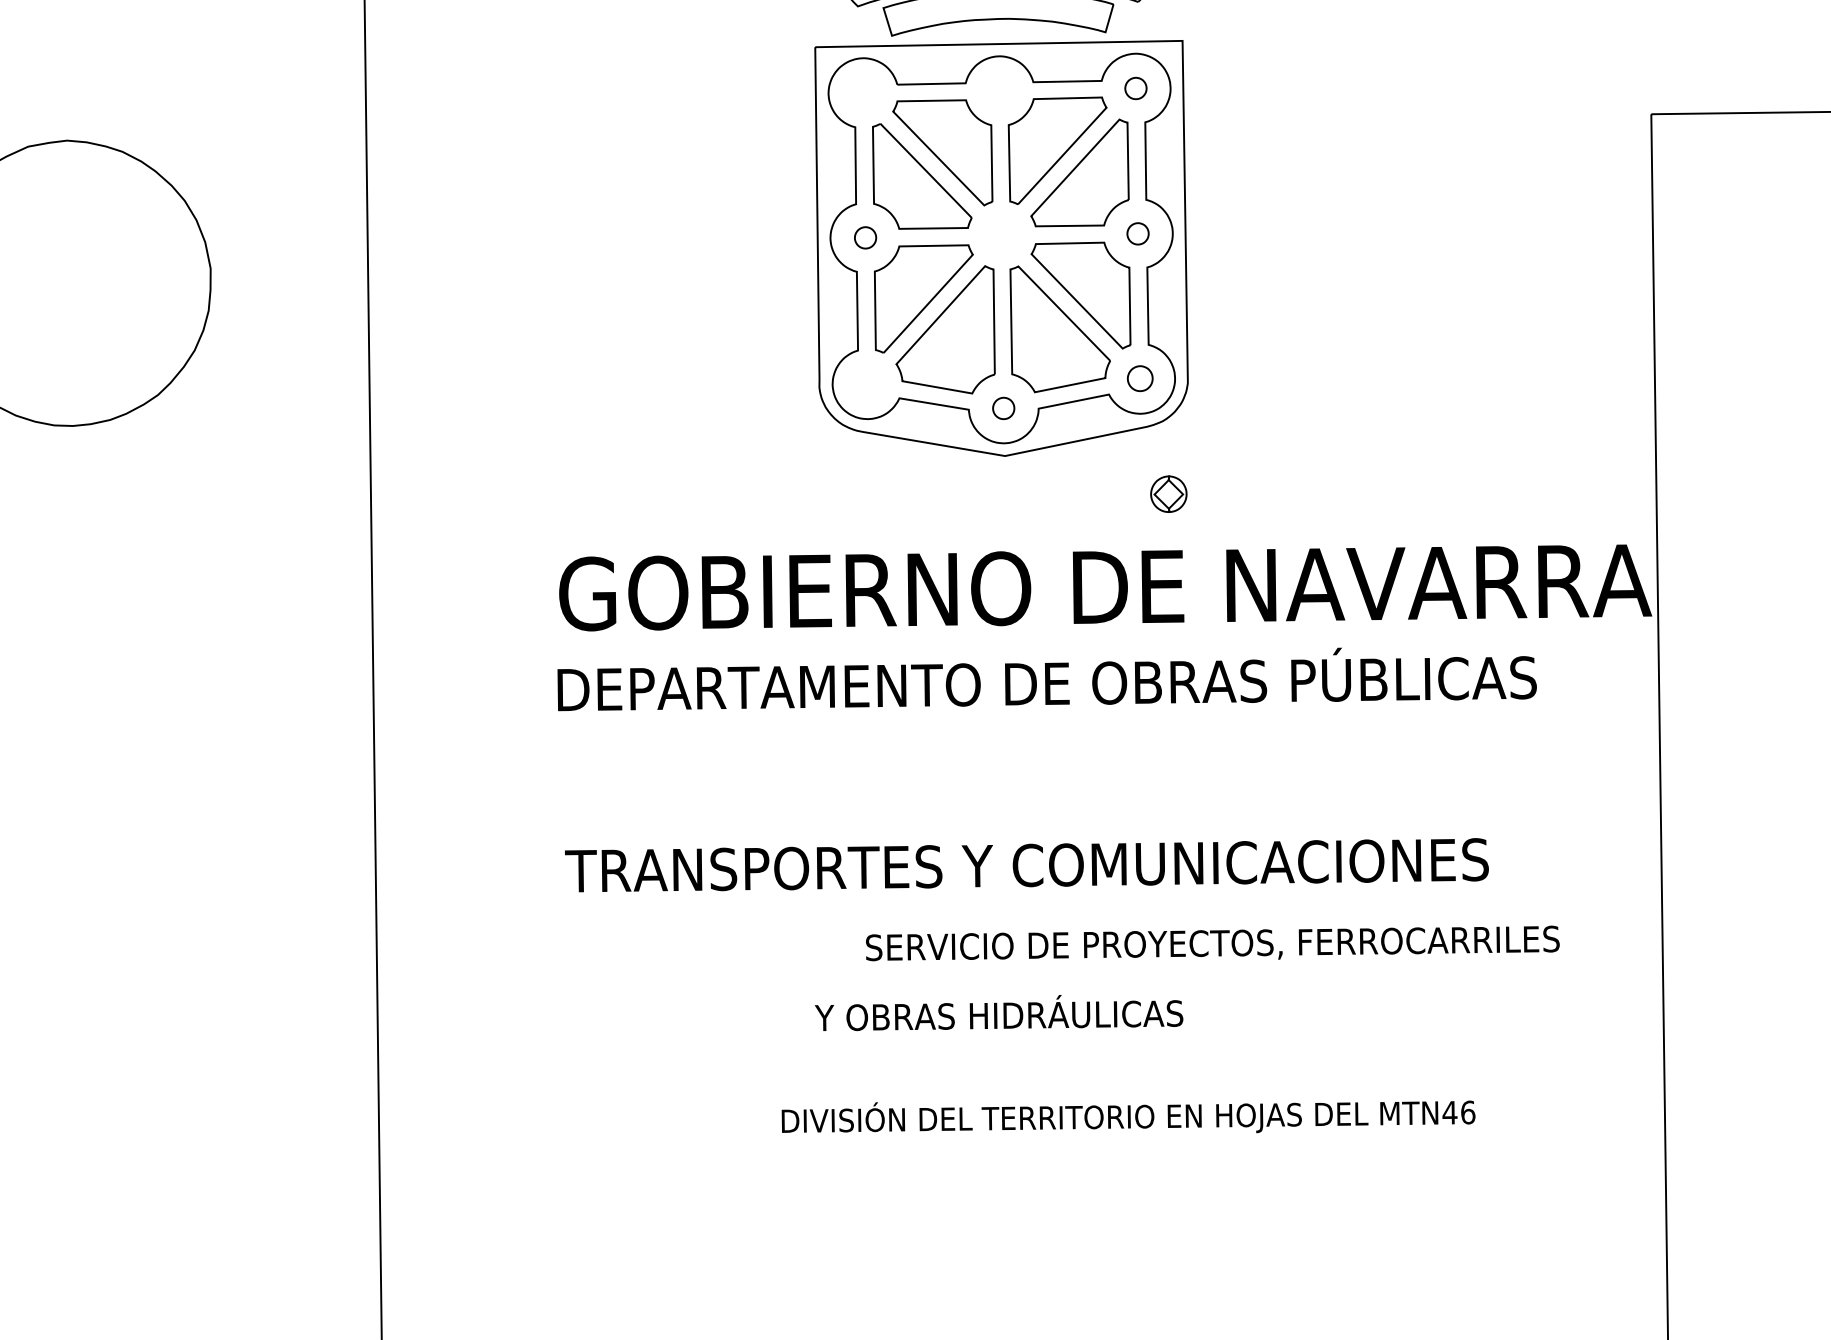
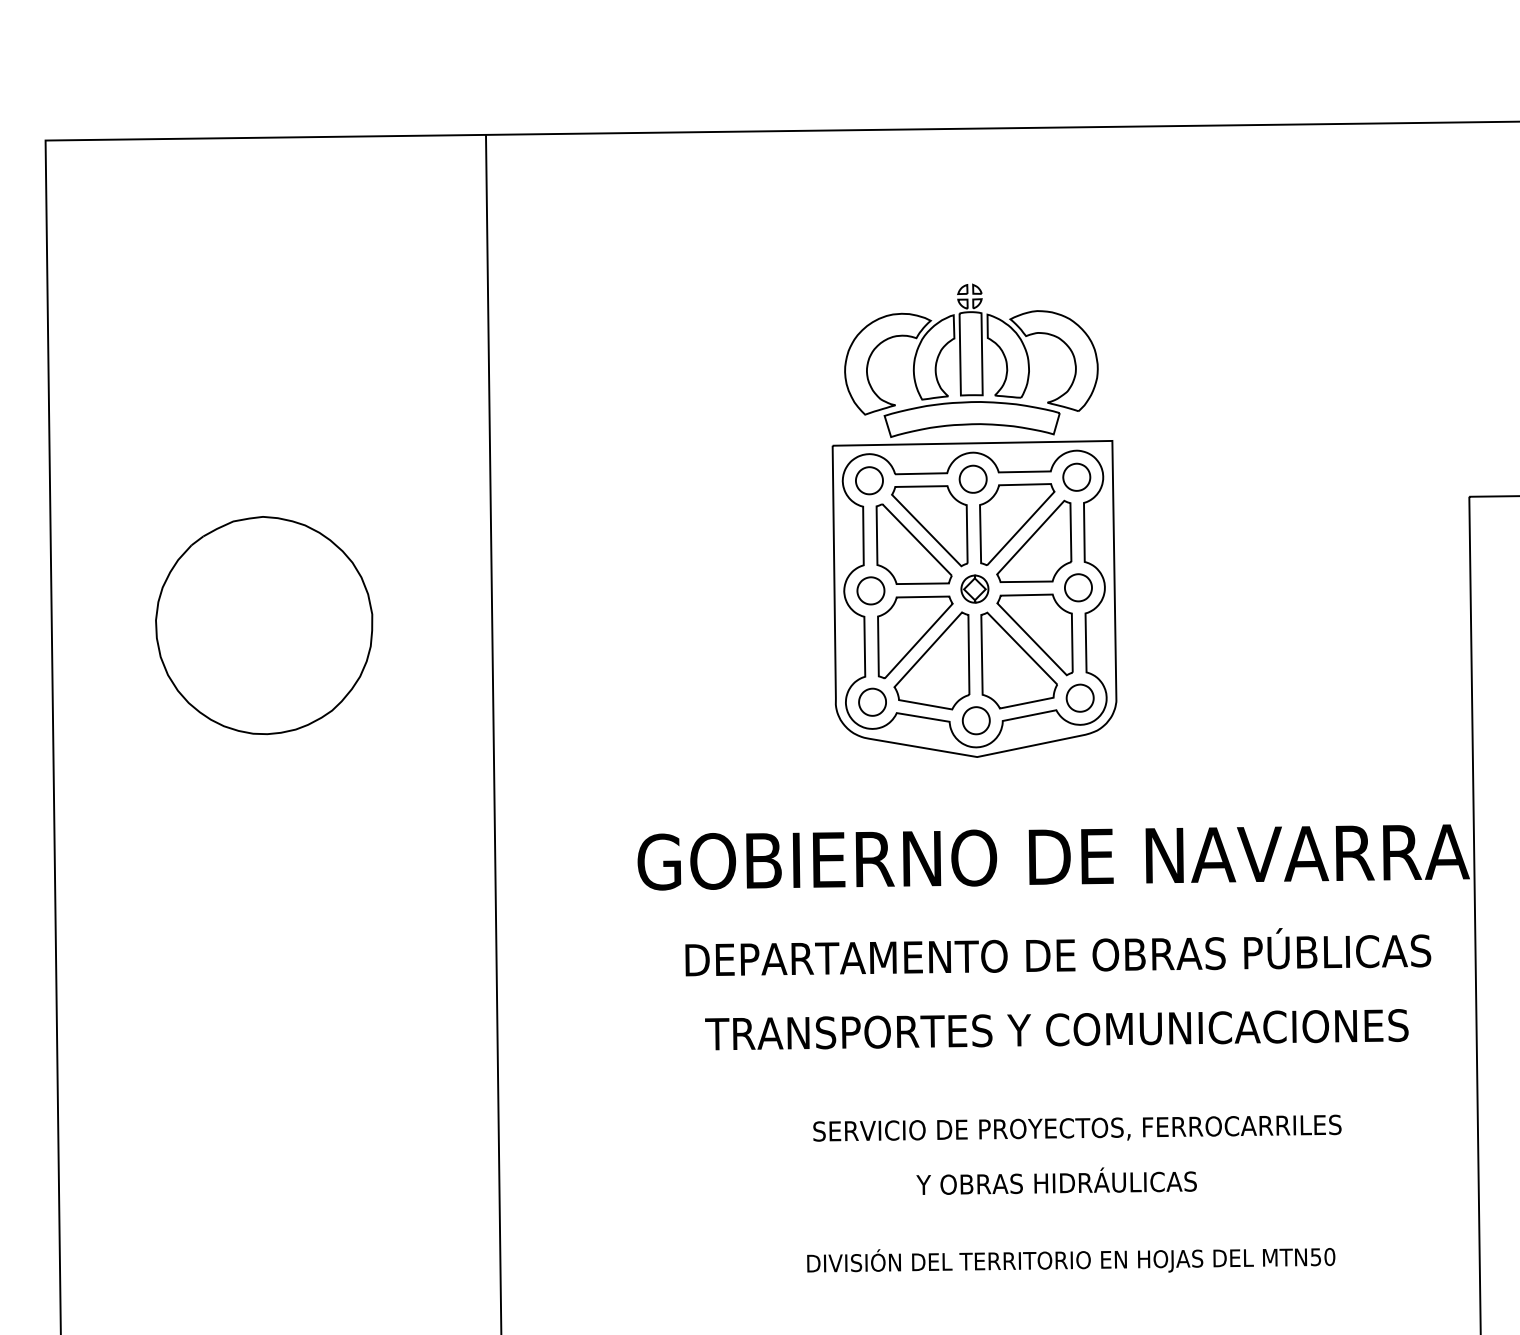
part: (1135, 87) -> (1076, 476), size x1.67
part: (998, 90) -> (972, 478), added
part: (863, 92) -> (869, 480), added
part: (1138, 233) -> (1078, 587), size x1.67
part: (864, 237) -> (870, 590), size x1.67
part: (1139, 377) -> (1079, 697), size x1.43
part: (867, 383) -> (872, 701), added
part: (1002, 408) -> (975, 720), size x1.67
part: (1168, 493) -> (974, 588), moved
text: (1047, 679) -> (1058, 952), moved
text: (1026, 865) -> (1056, 1029), moved
text: (1212, 942) -> (1077, 1127), moved
text: (998, 1012) -> (1056, 1180), moved
text: (1458, 1111) -> (1322, 1256), MTN46 -> MTN50

